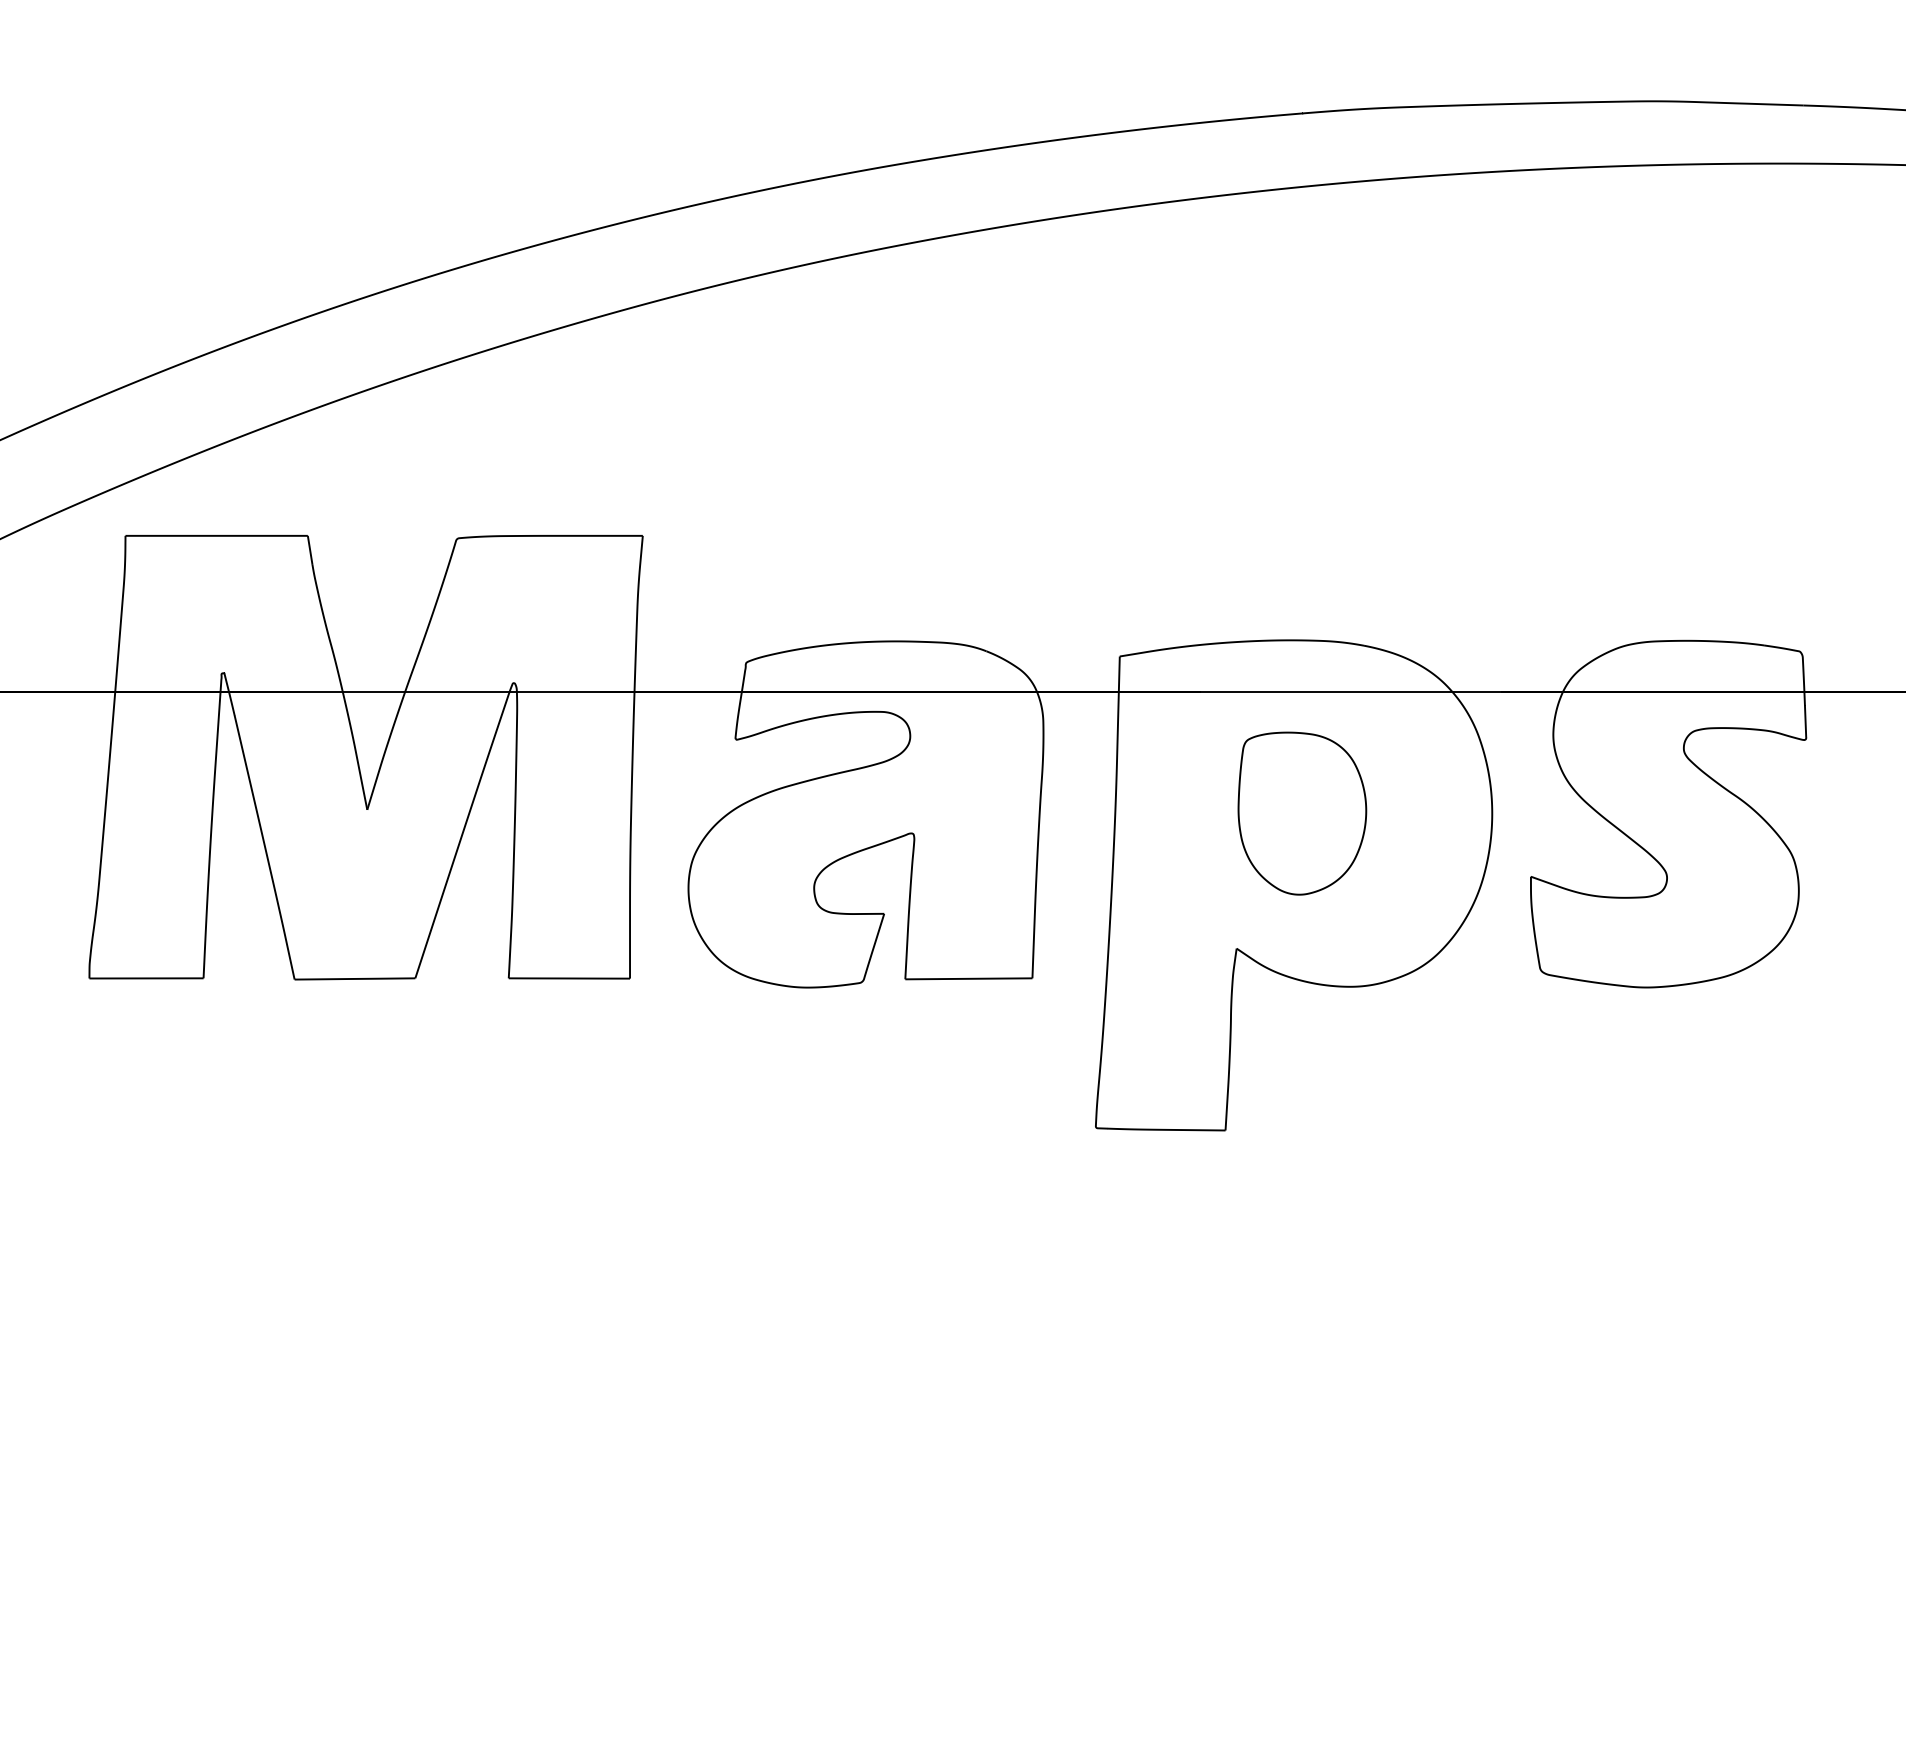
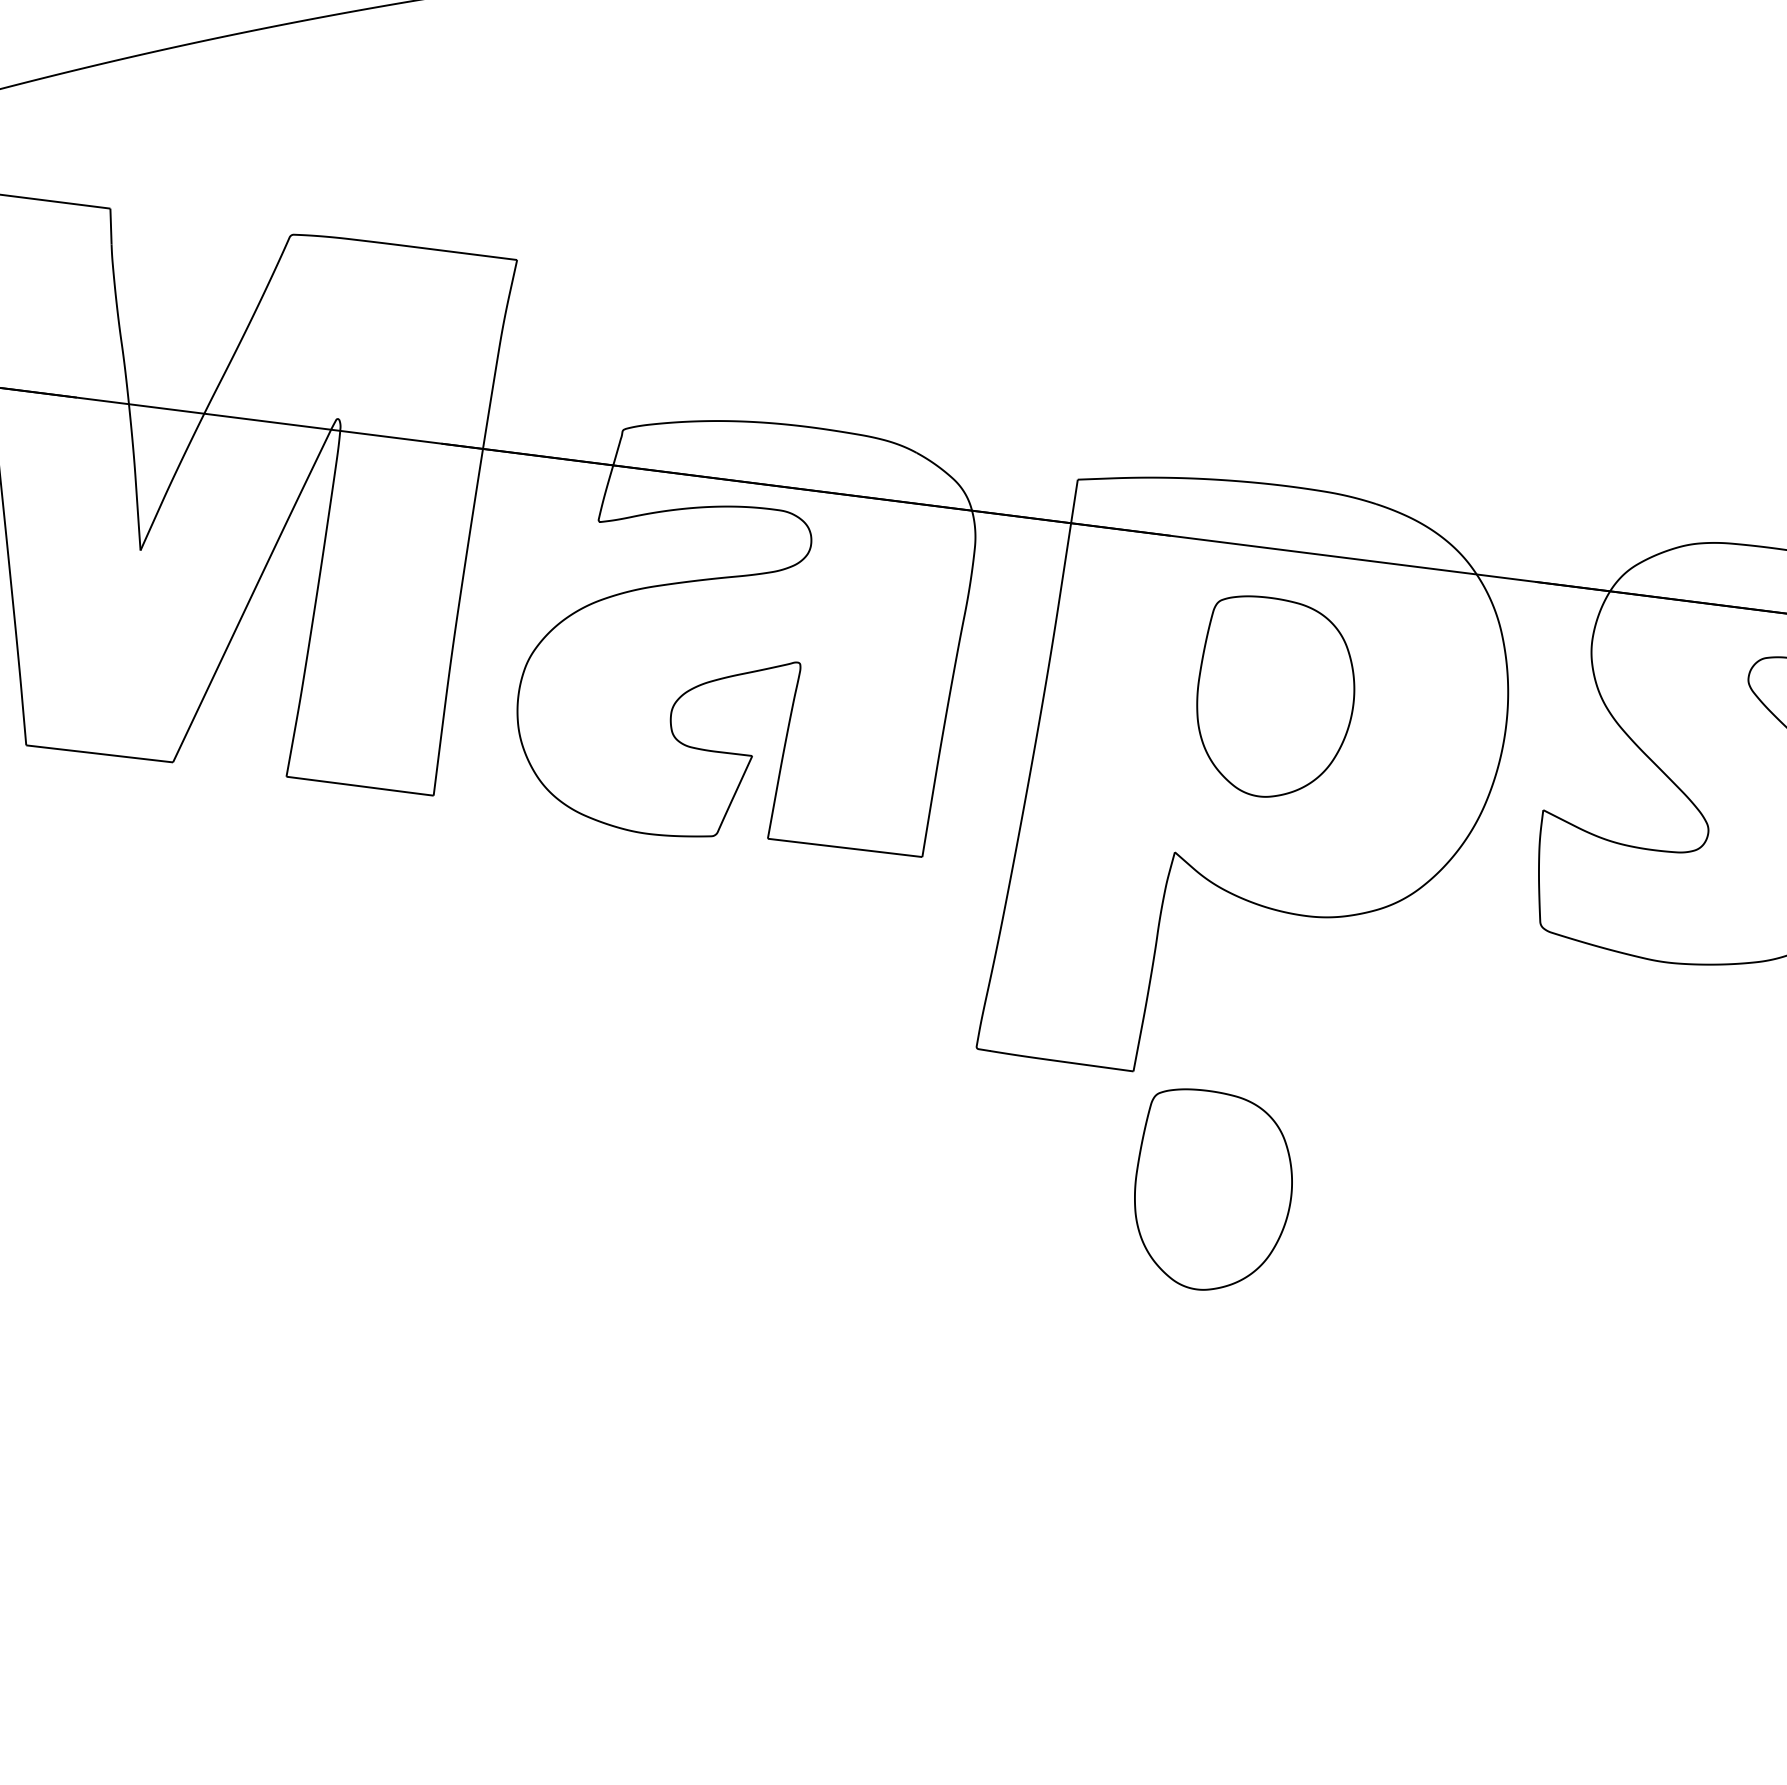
part: (1302, 1219) -> (1213, 1191), added

